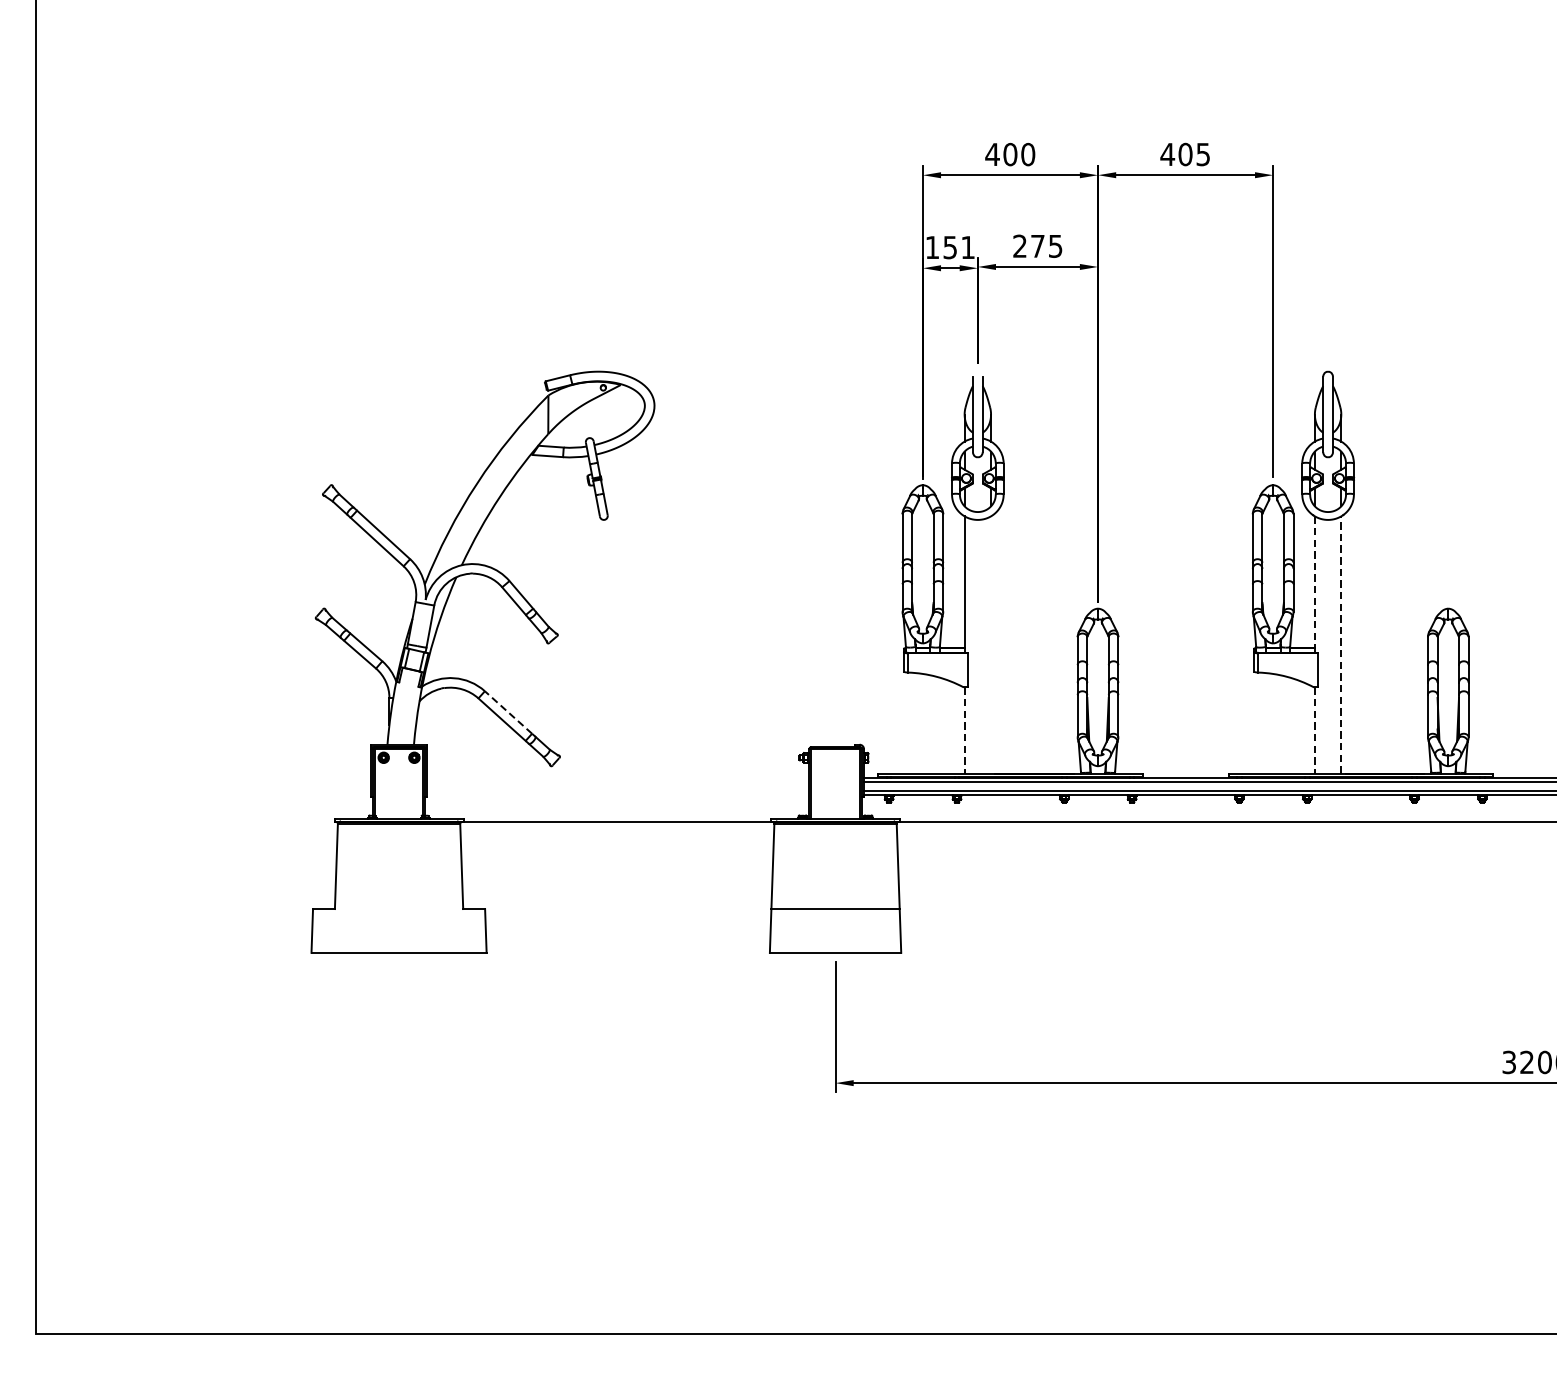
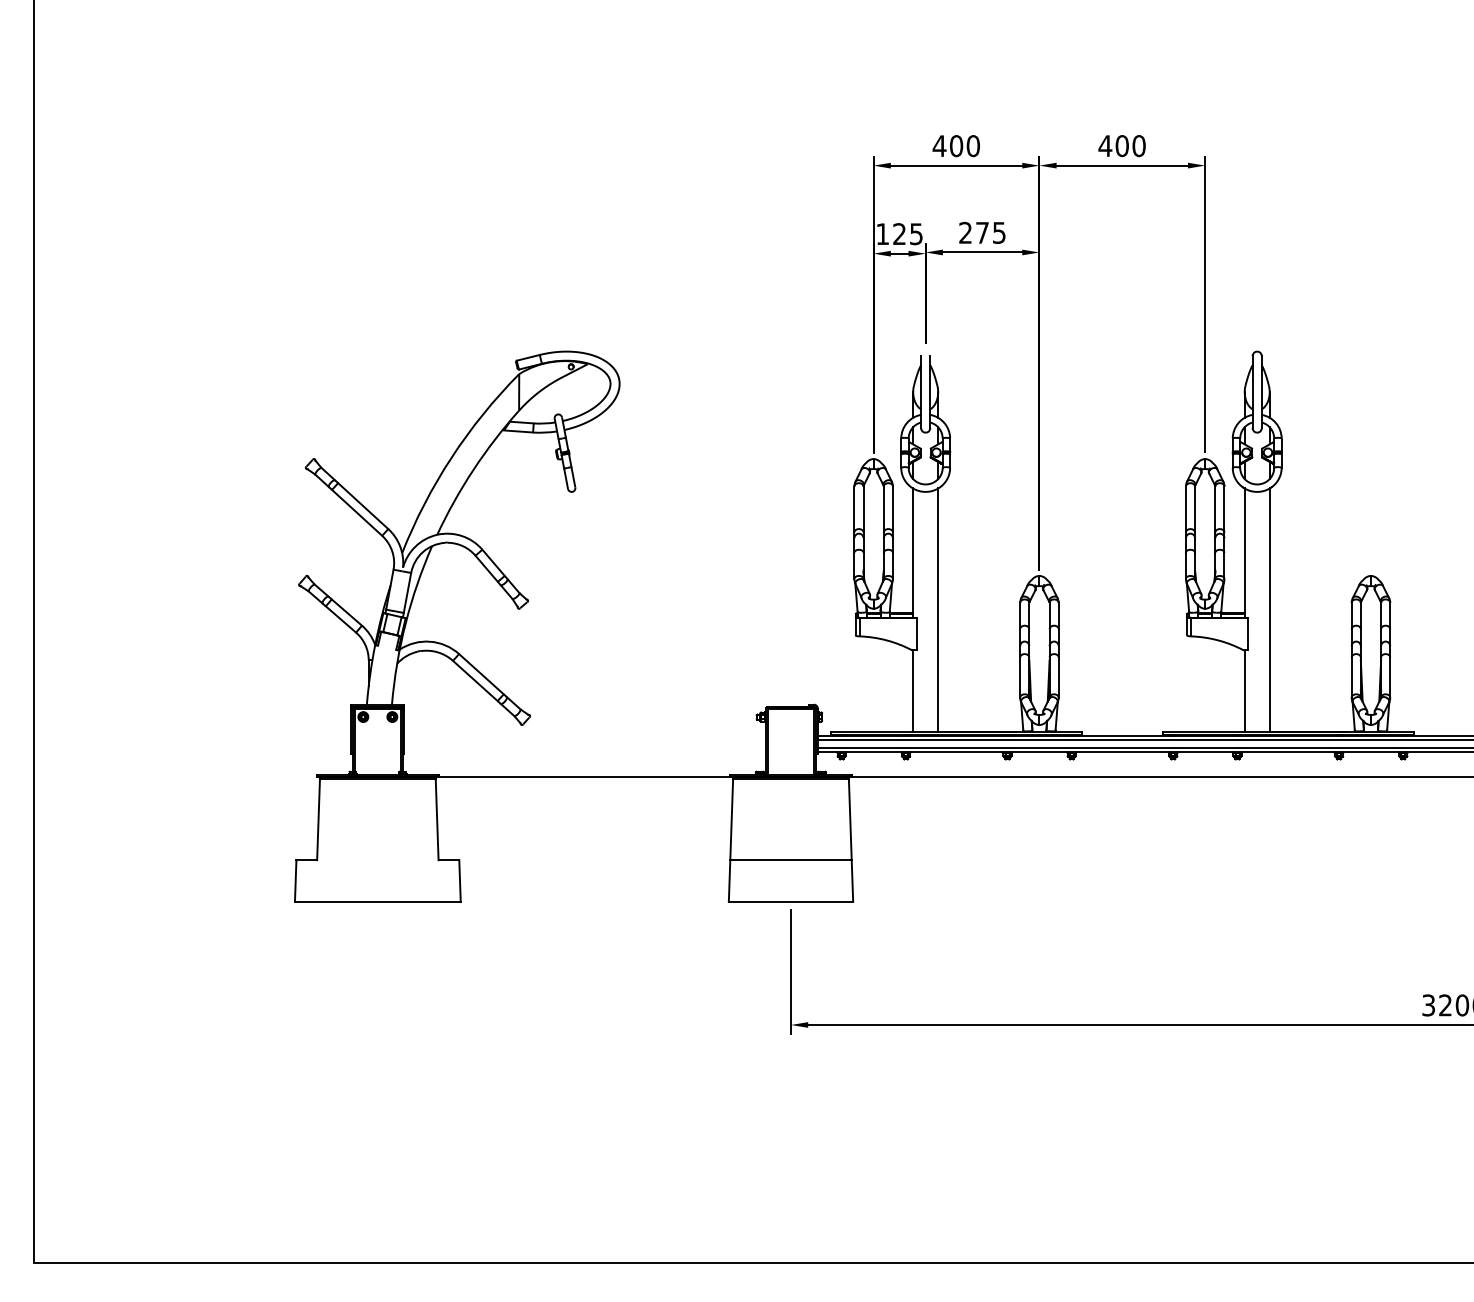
text: (1202, 154) -> (1138, 146), 405 -> 400
text: (958, 247) -> (907, 234), 151 -> 125
line: (1314, 584) -> (1244, 553), dashed -> solid
line: (991, 645) -> (938, 610), added
line: (1341, 645) -> (1269, 610), dashed -> solid
line: (508, 711) -> (481, 673), dashed -> solid
line: (964, 730) -> (913, 691), dashed -> solid
line: (1314, 730) -> (1244, 691), dashed -> solid

